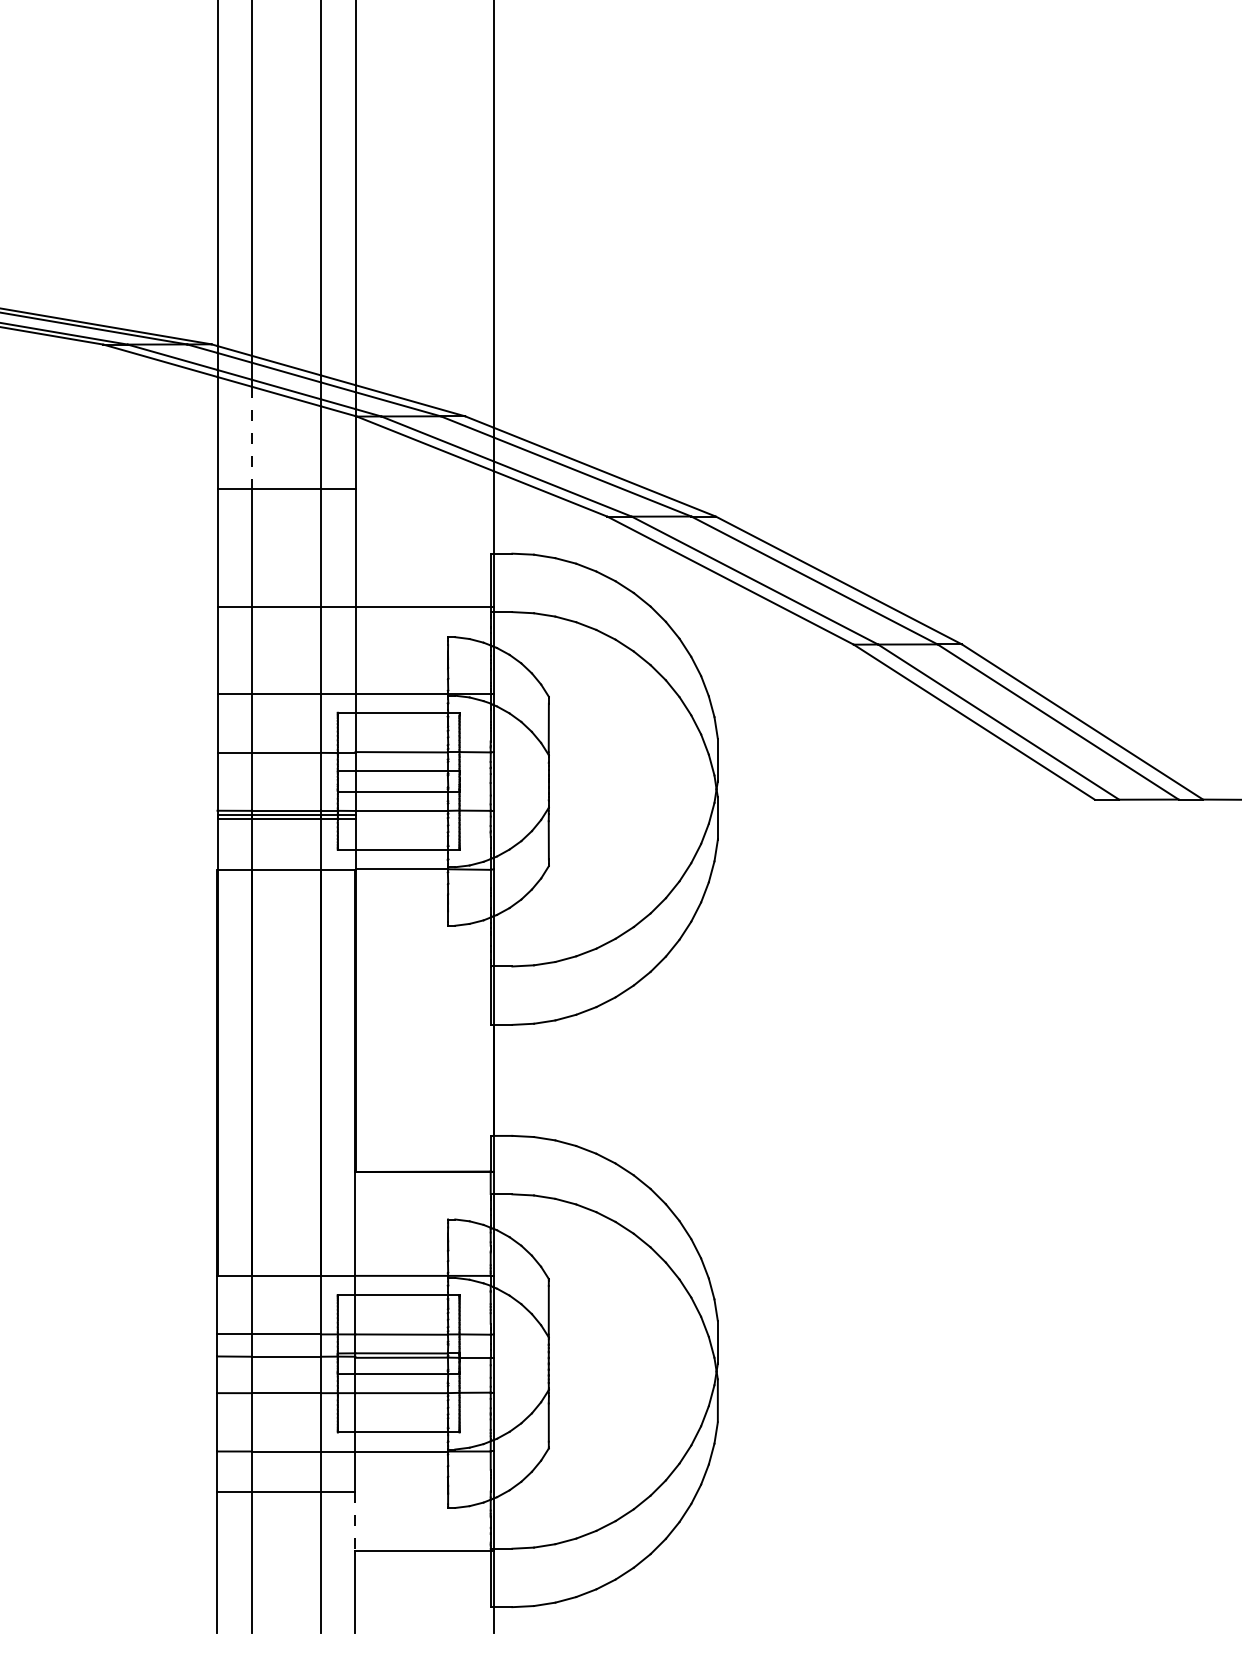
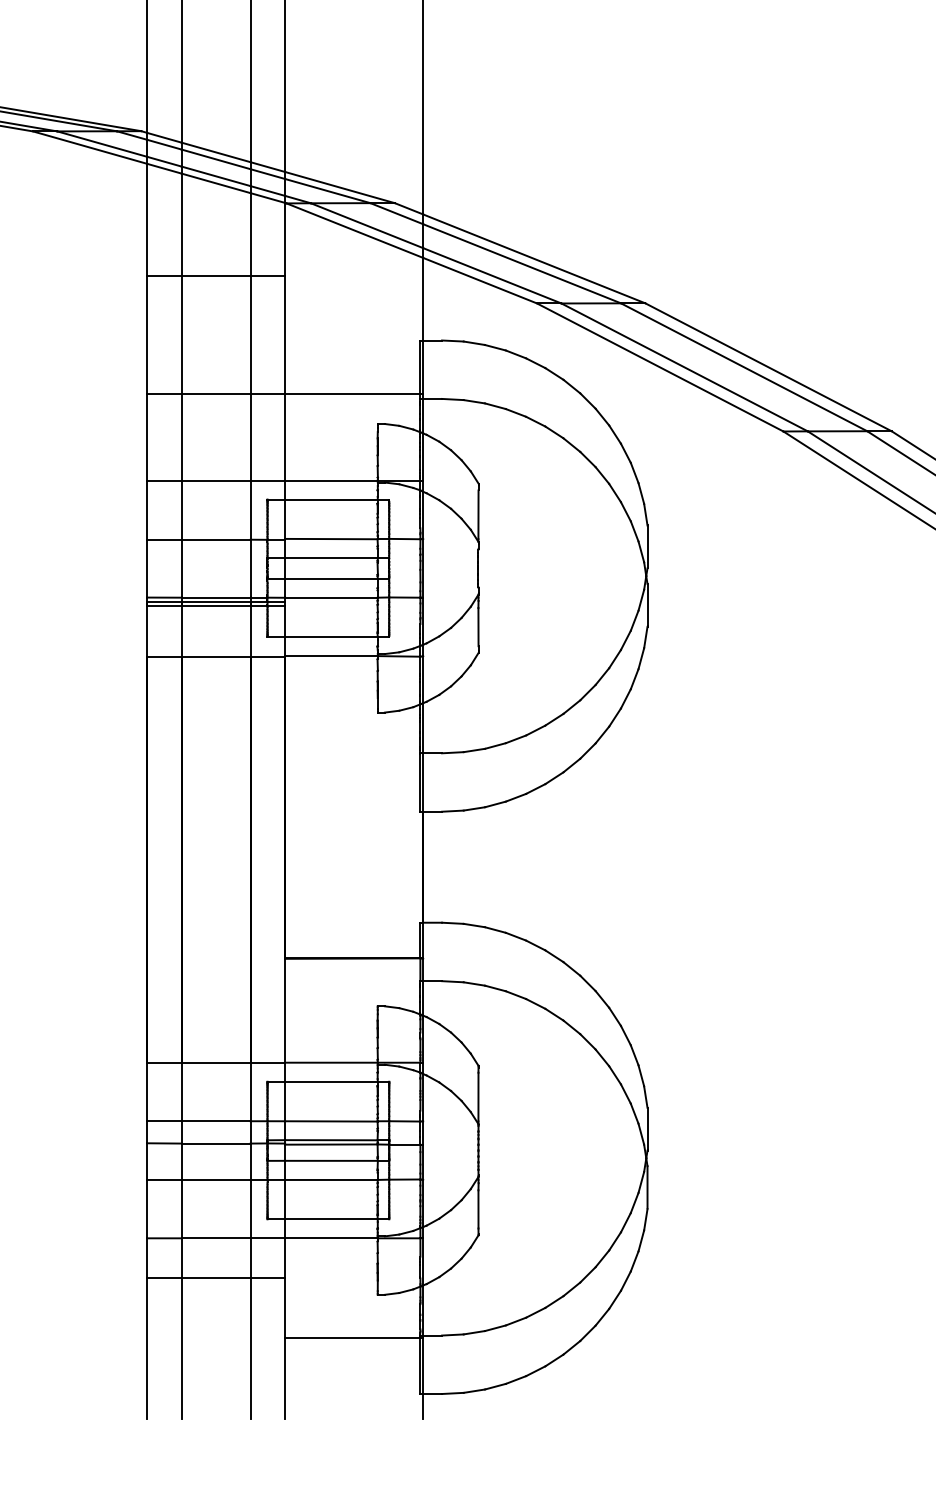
line: (252, 438) -> (182, 225), dashed -> solid
line: (355, 1521) -> (285, 1308), dashed -> solid

